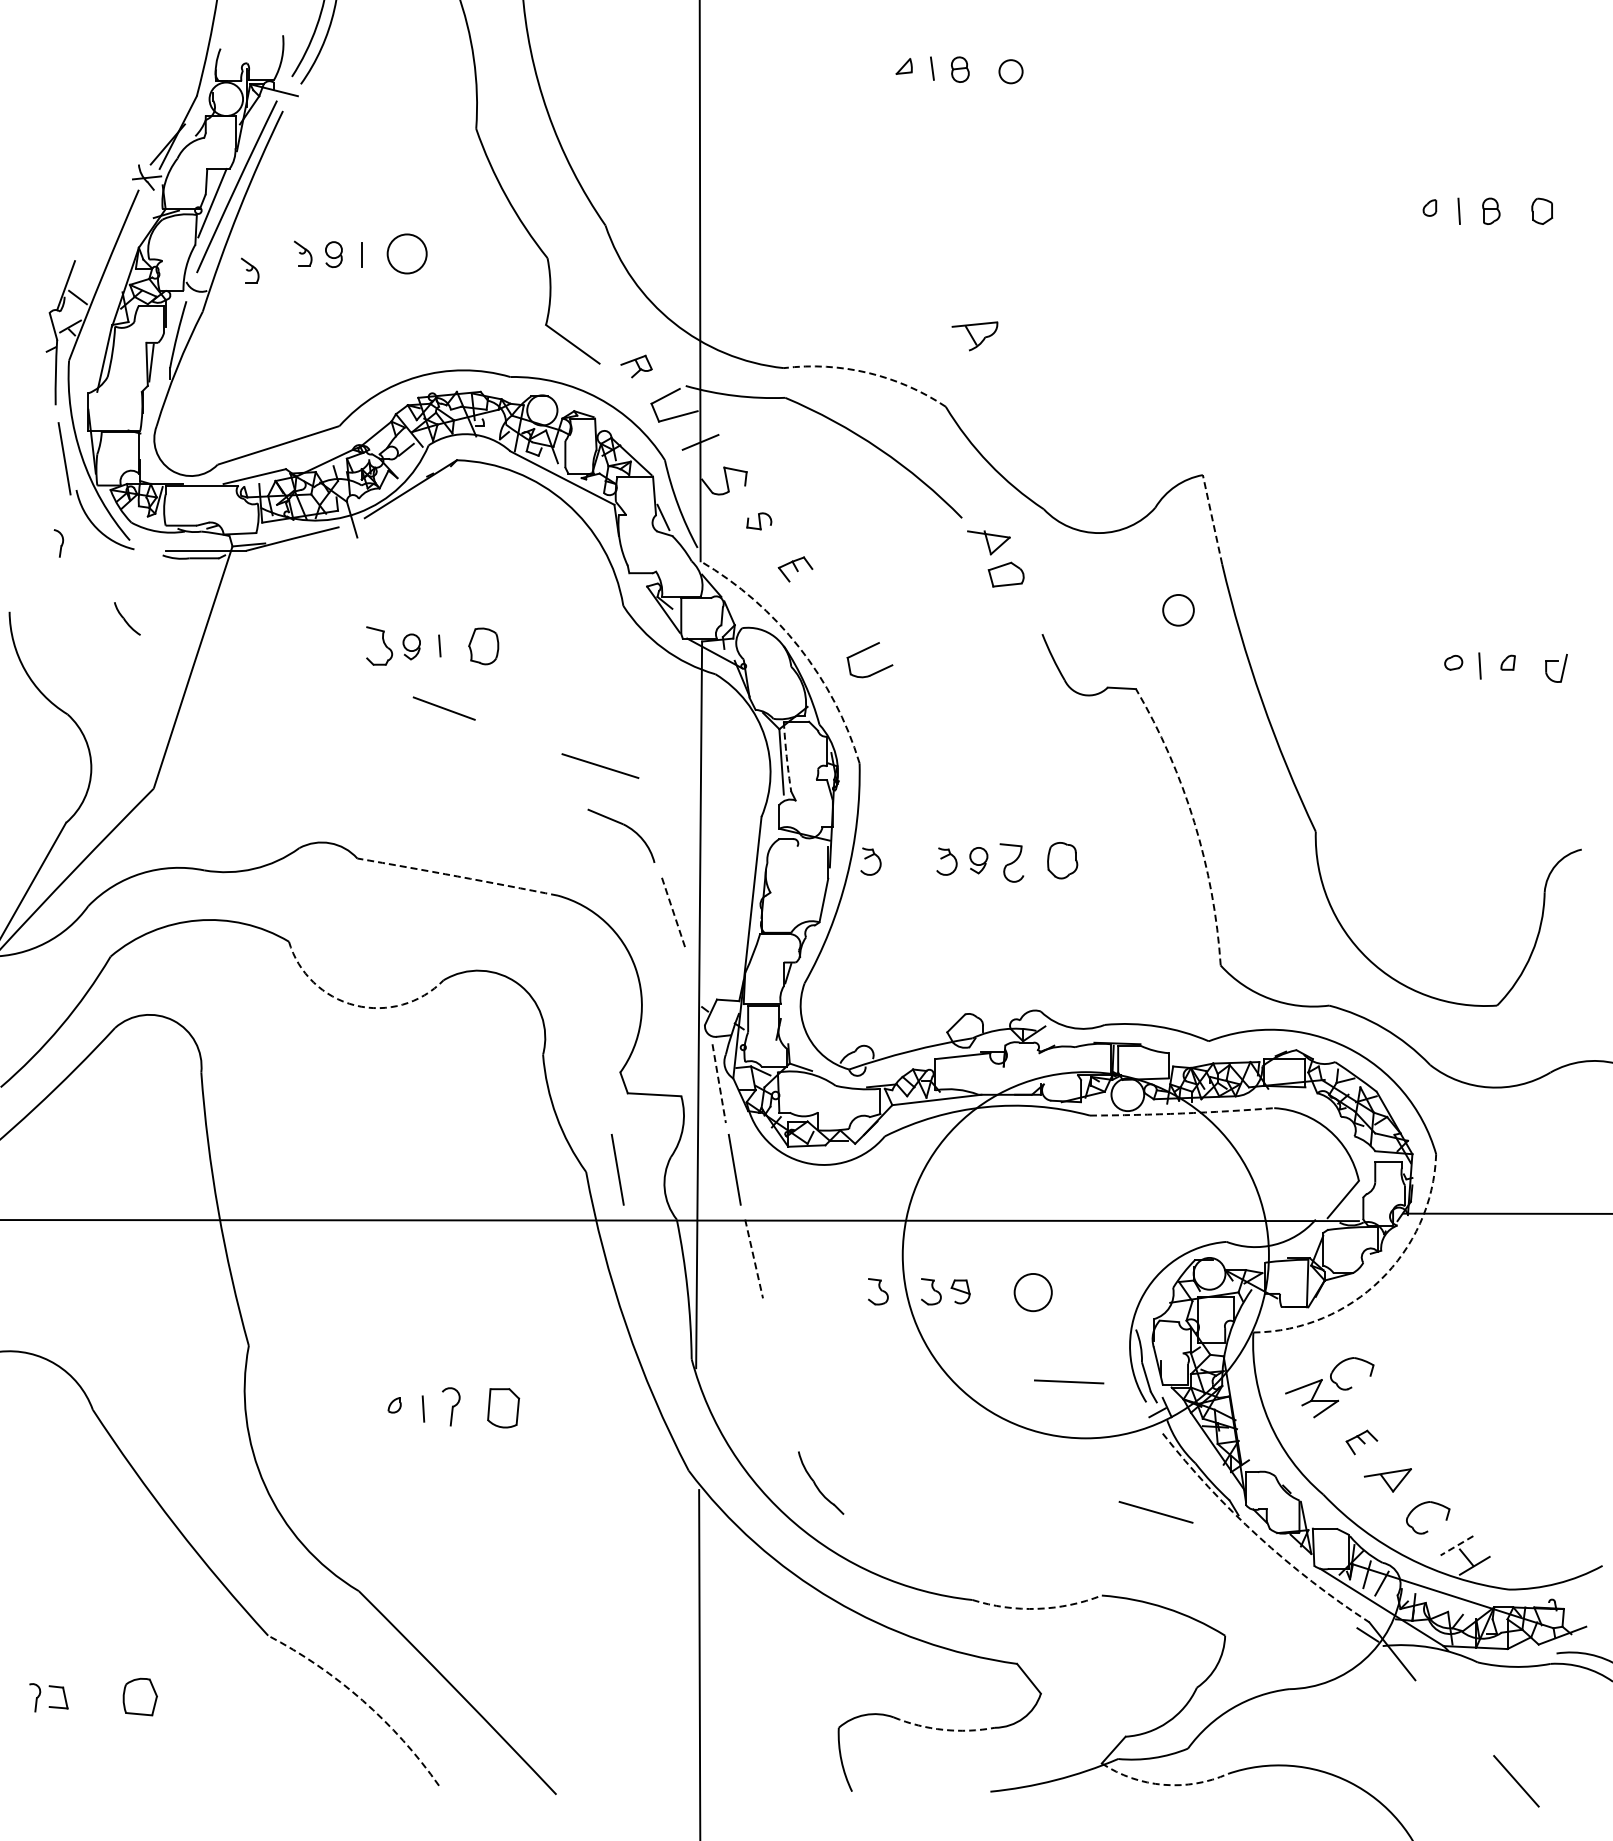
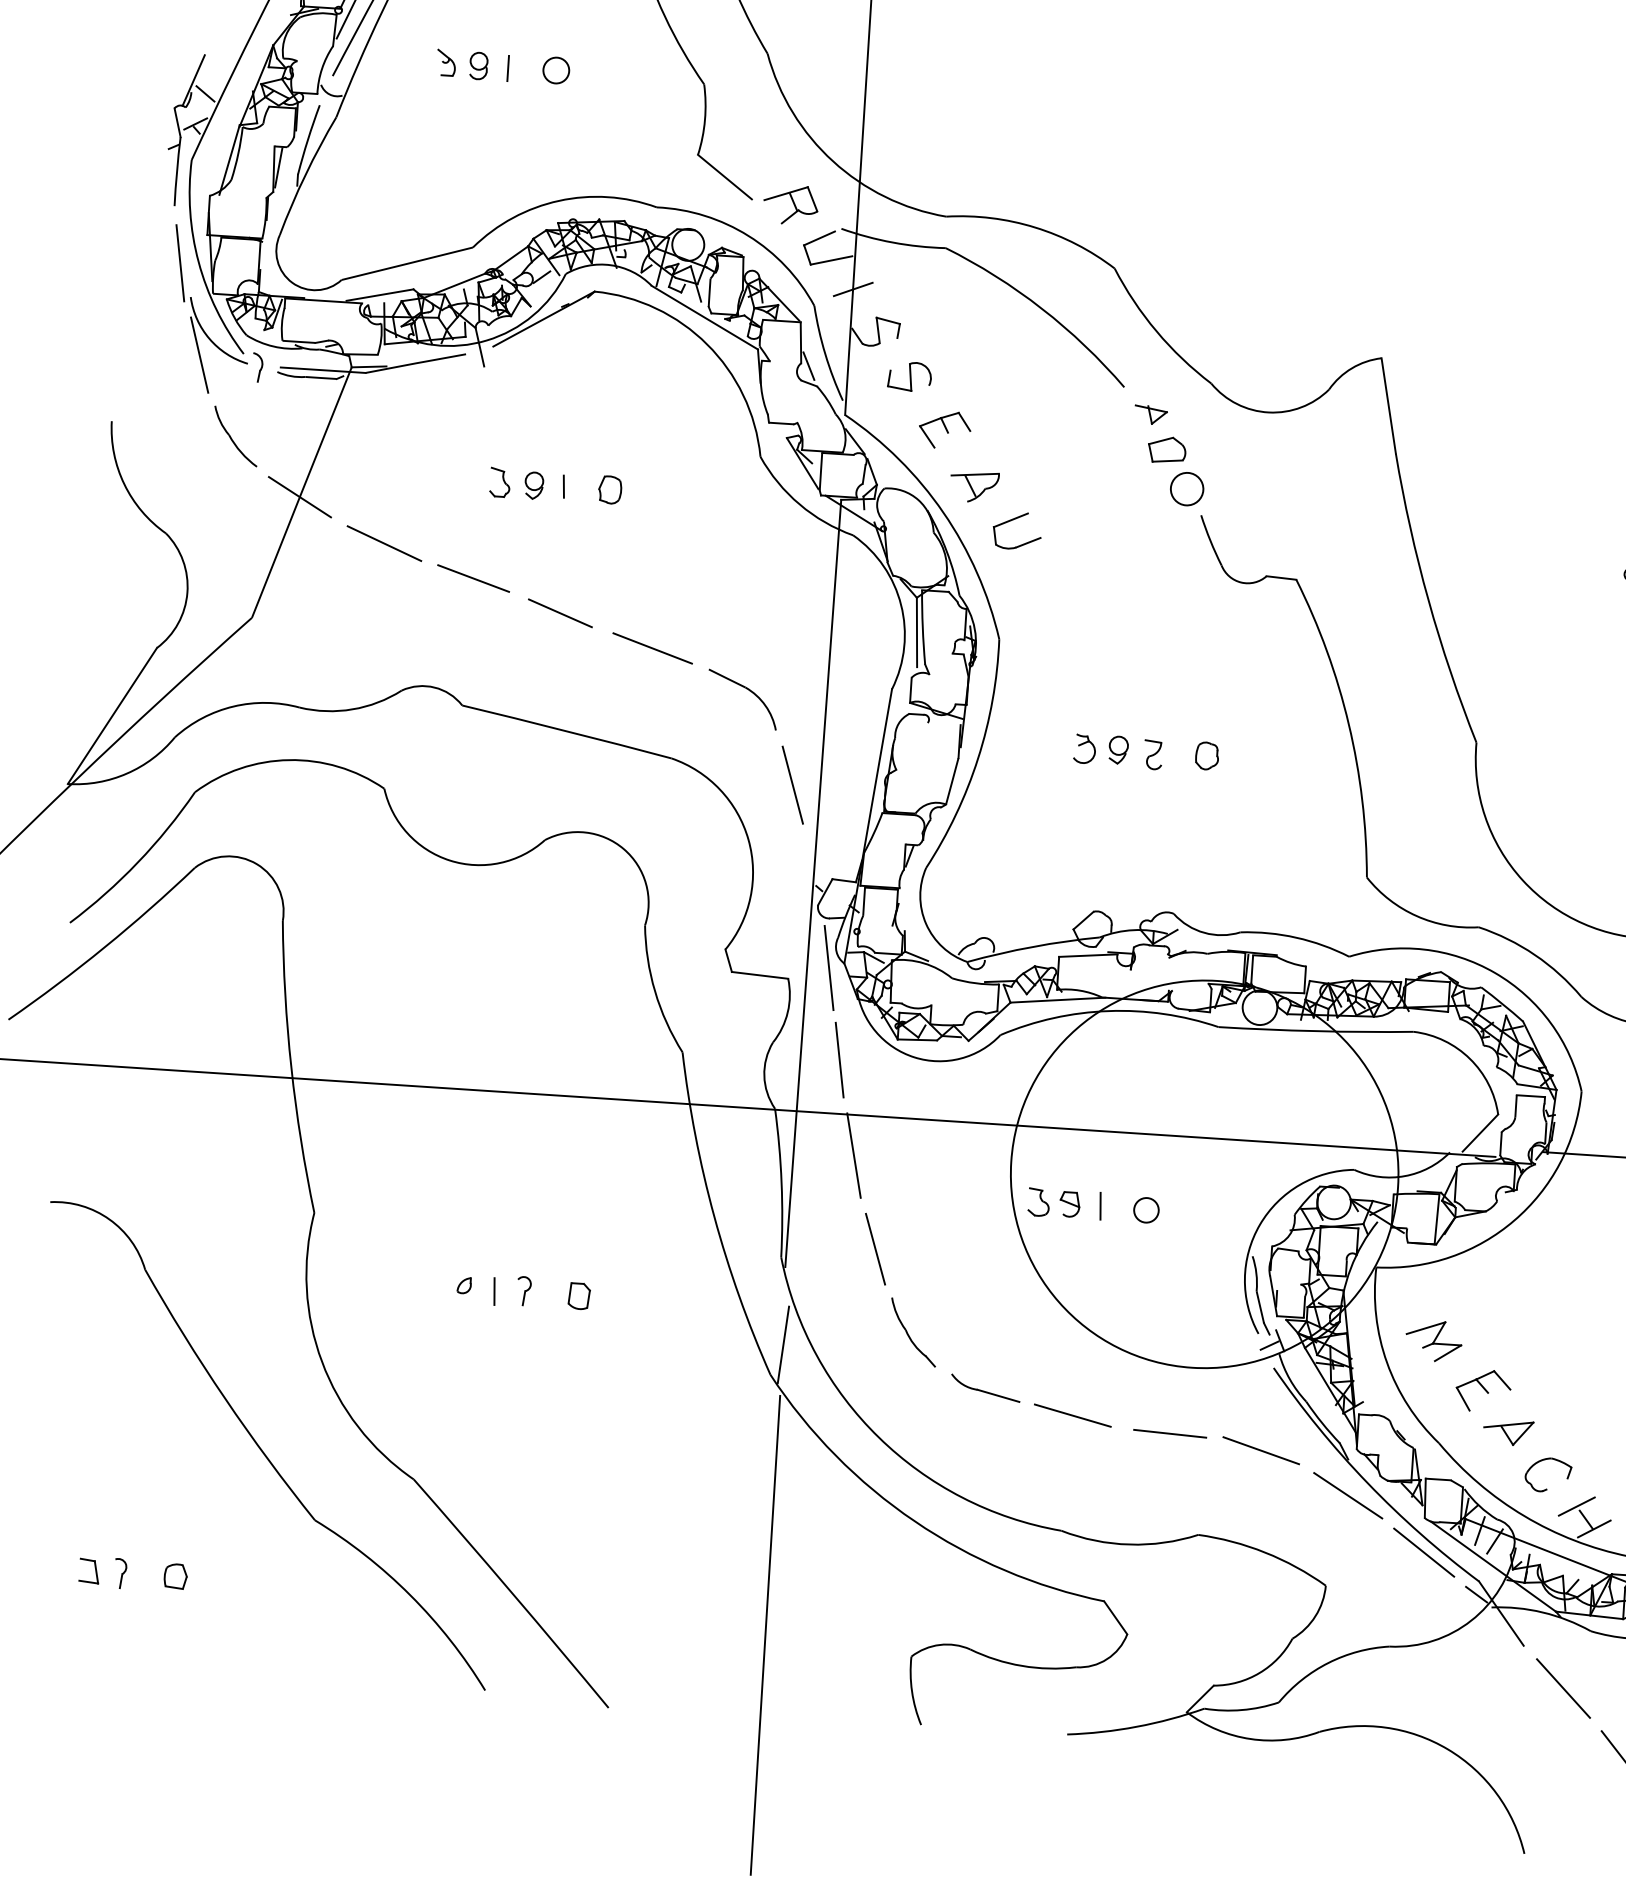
circle: (407, 254) -> (556, 70), size x0.62
part: (250, 270) -> (389, 77), removed
part: (974, 336) -> (974, 487), moved
part: (636, 366) -> (790, 204), size x1.67
arc: (868, 372) -> (1035, 227), dashed -> solid
line: (1212, 519) -> (1388, 405), dashed -> solid
part: (759, 521) -> (910, 377), size x1.67
part: (988, 542) -> (1150, 414), size x0.71
part: (58, 543) -> (257, 367), moved
line: (87, 544) -> (198, 355), added
part: (795, 569) -> (944, 430), size x1.43
circle: (1178, 610) -> (1187, 489), moved
part: (127, 618) -> (235, 436), size x1.67
part: (379, 645) -> (500, 482), size x0.71
part: (483, 645) -> (610, 489), size x0.71
arc: (799, 647) -> (943, 512), dashed -> solid
line: (191, 671) -> (299, 496), added
line: (443, 708) -> (559, 613), moved
line: (273, 710) -> (383, 543), added
line: (360, 737) -> (473, 577), added
arc: (786, 756) -> (922, 627), dashed -> solid
line: (600, 765) -> (652, 647), moved
arc: (1194, 822) -> (1348, 724), dashed -> solid
part: (1062, 860) -> (1206, 755), size x0.71
part: (870, 861) -> (1004, 743), removed
part: (1011, 862) -> (1152, 754), size x0.71
arc: (457, 876) -> (566, 731), dashed -> solid
line: (673, 913) -> (792, 785), dashed -> solid
arc: (355, 1005) -> (450, 860), dashed -> solid
line: (719, 1083) -> (829, 967), dashed -> solid
arc: (1182, 1113) -> (1316, 1031), dashed -> solid
line: (617, 1169) -> (715, 1051), removed
line: (754, 1259) -> (854, 1156), dashed -> solid
arc: (1380, 1280) -> (1514, 1221), dashed -> solid
part: (878, 1291) -> (983, 1198), removed
line: (989, 1291) -> (1100, 1206), added
circle: (1032, 1292) -> (1145, 1210), size x0.62
line: (779, 1345) -> (874, 1248), added
line: (1069, 1381) -> (1170, 1433), moved
part: (1351, 1386) -> (1476, 1331), removed
part: (451, 1406) -> (524, 1290), size x0.71
part: (503, 1408) -> (579, 1296), size x0.62
line: (699, 1441) -> (783, 1344), added
part: (1361, 1442) -> (1483, 1390), size x1.67
part: (892, 1470) -> (985, 1388), added
part: (821, 1482) -> (914, 1331), moved
line: (975, 1490) -> (1072, 1415), added
arc: (1258, 1536) -> (1367, 1483), dashed -> solid
line: (1456, 1545) -> (1576, 1506), dashed -> solid
line: (1240, 1549) -> (1347, 1495), added
line: (1315, 1598) -> (1423, 1552), added
arc: (1037, 1608) -> (1129, 1544), dashed -> solid
part: (140, 1696) -> (175, 1575), size x0.62
part: (35, 1697) -> (120, 1573), moved
arc: (362, 1700) -> (410, 1595), dashed -> solid
line: (1455, 1718) -> (1563, 1688), added
arc: (943, 1729) -> (1021, 1665), dashed -> solid
arc: (1163, 1784) -> (1250, 1738), dashed -> solid

